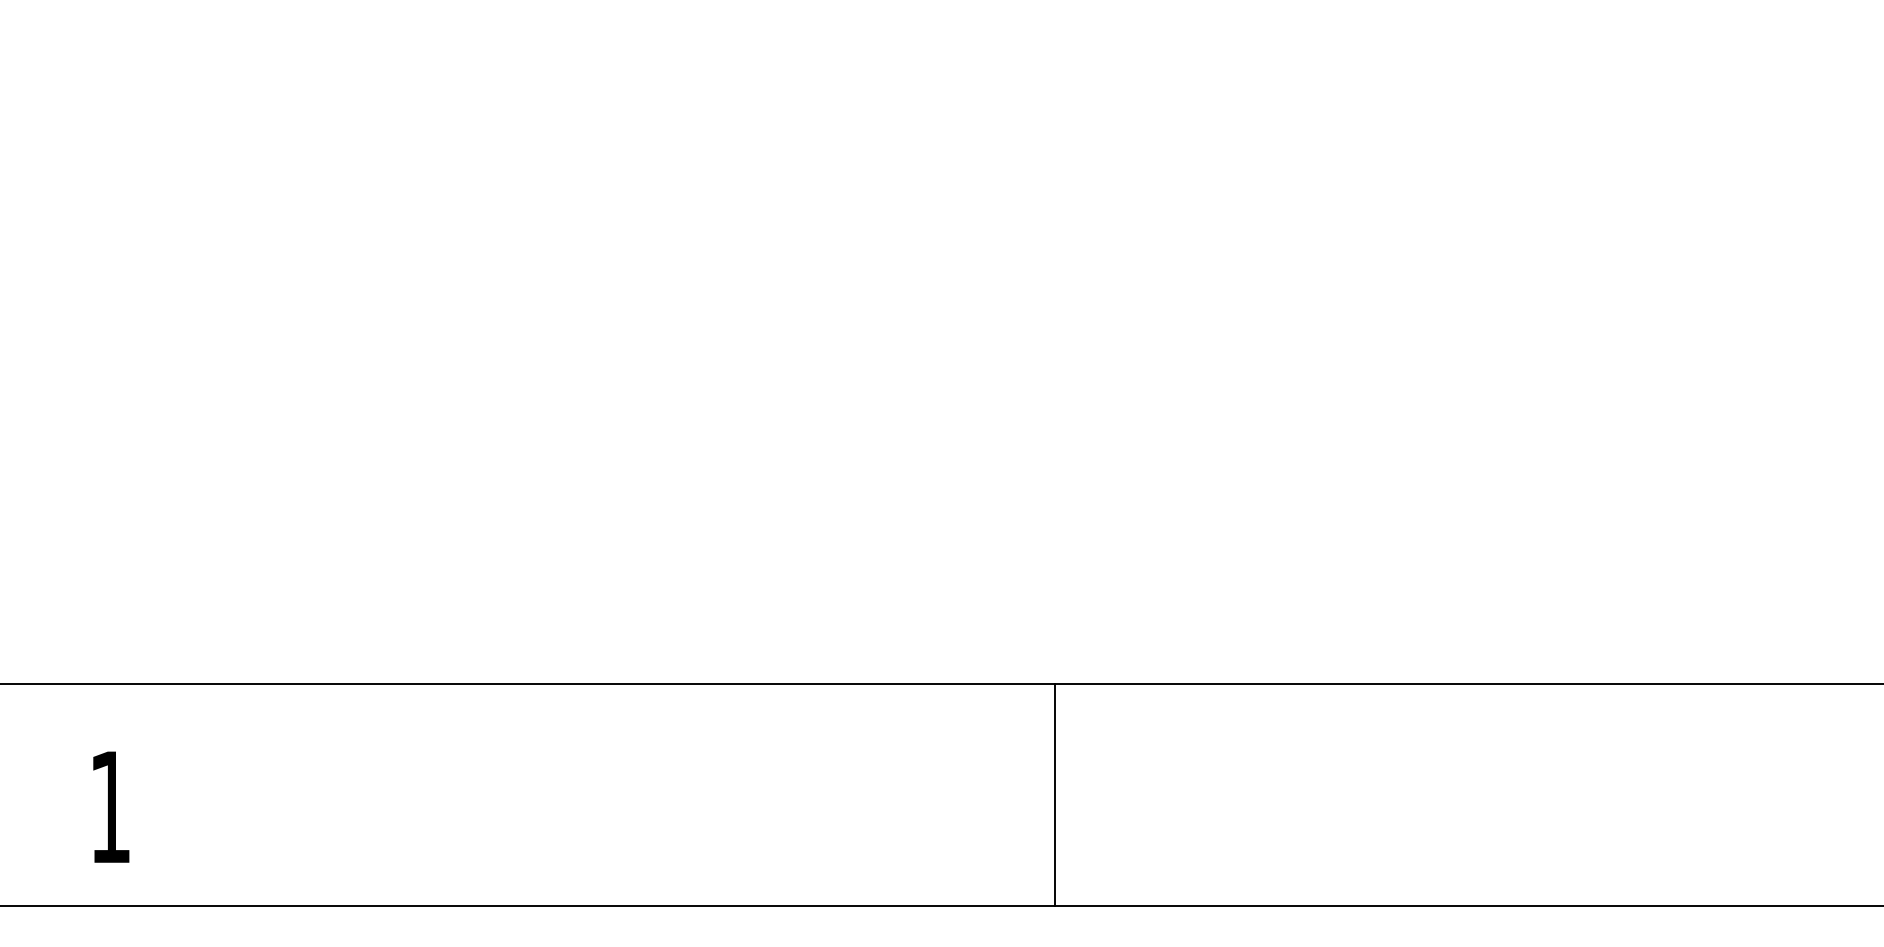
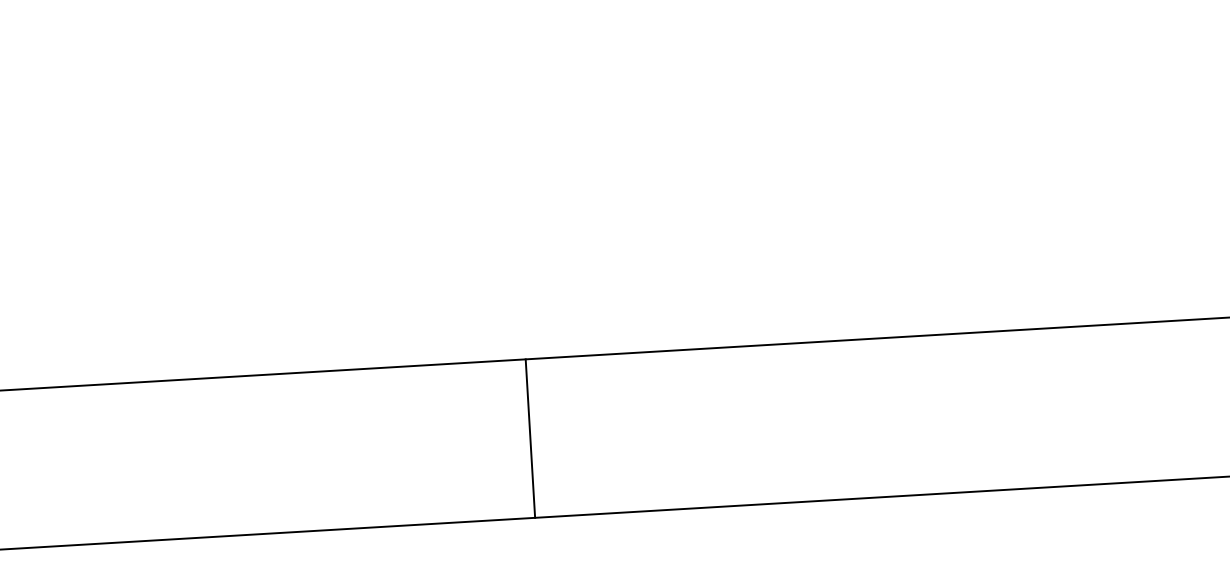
line: (1055, 794) -> (530, 438), moved

